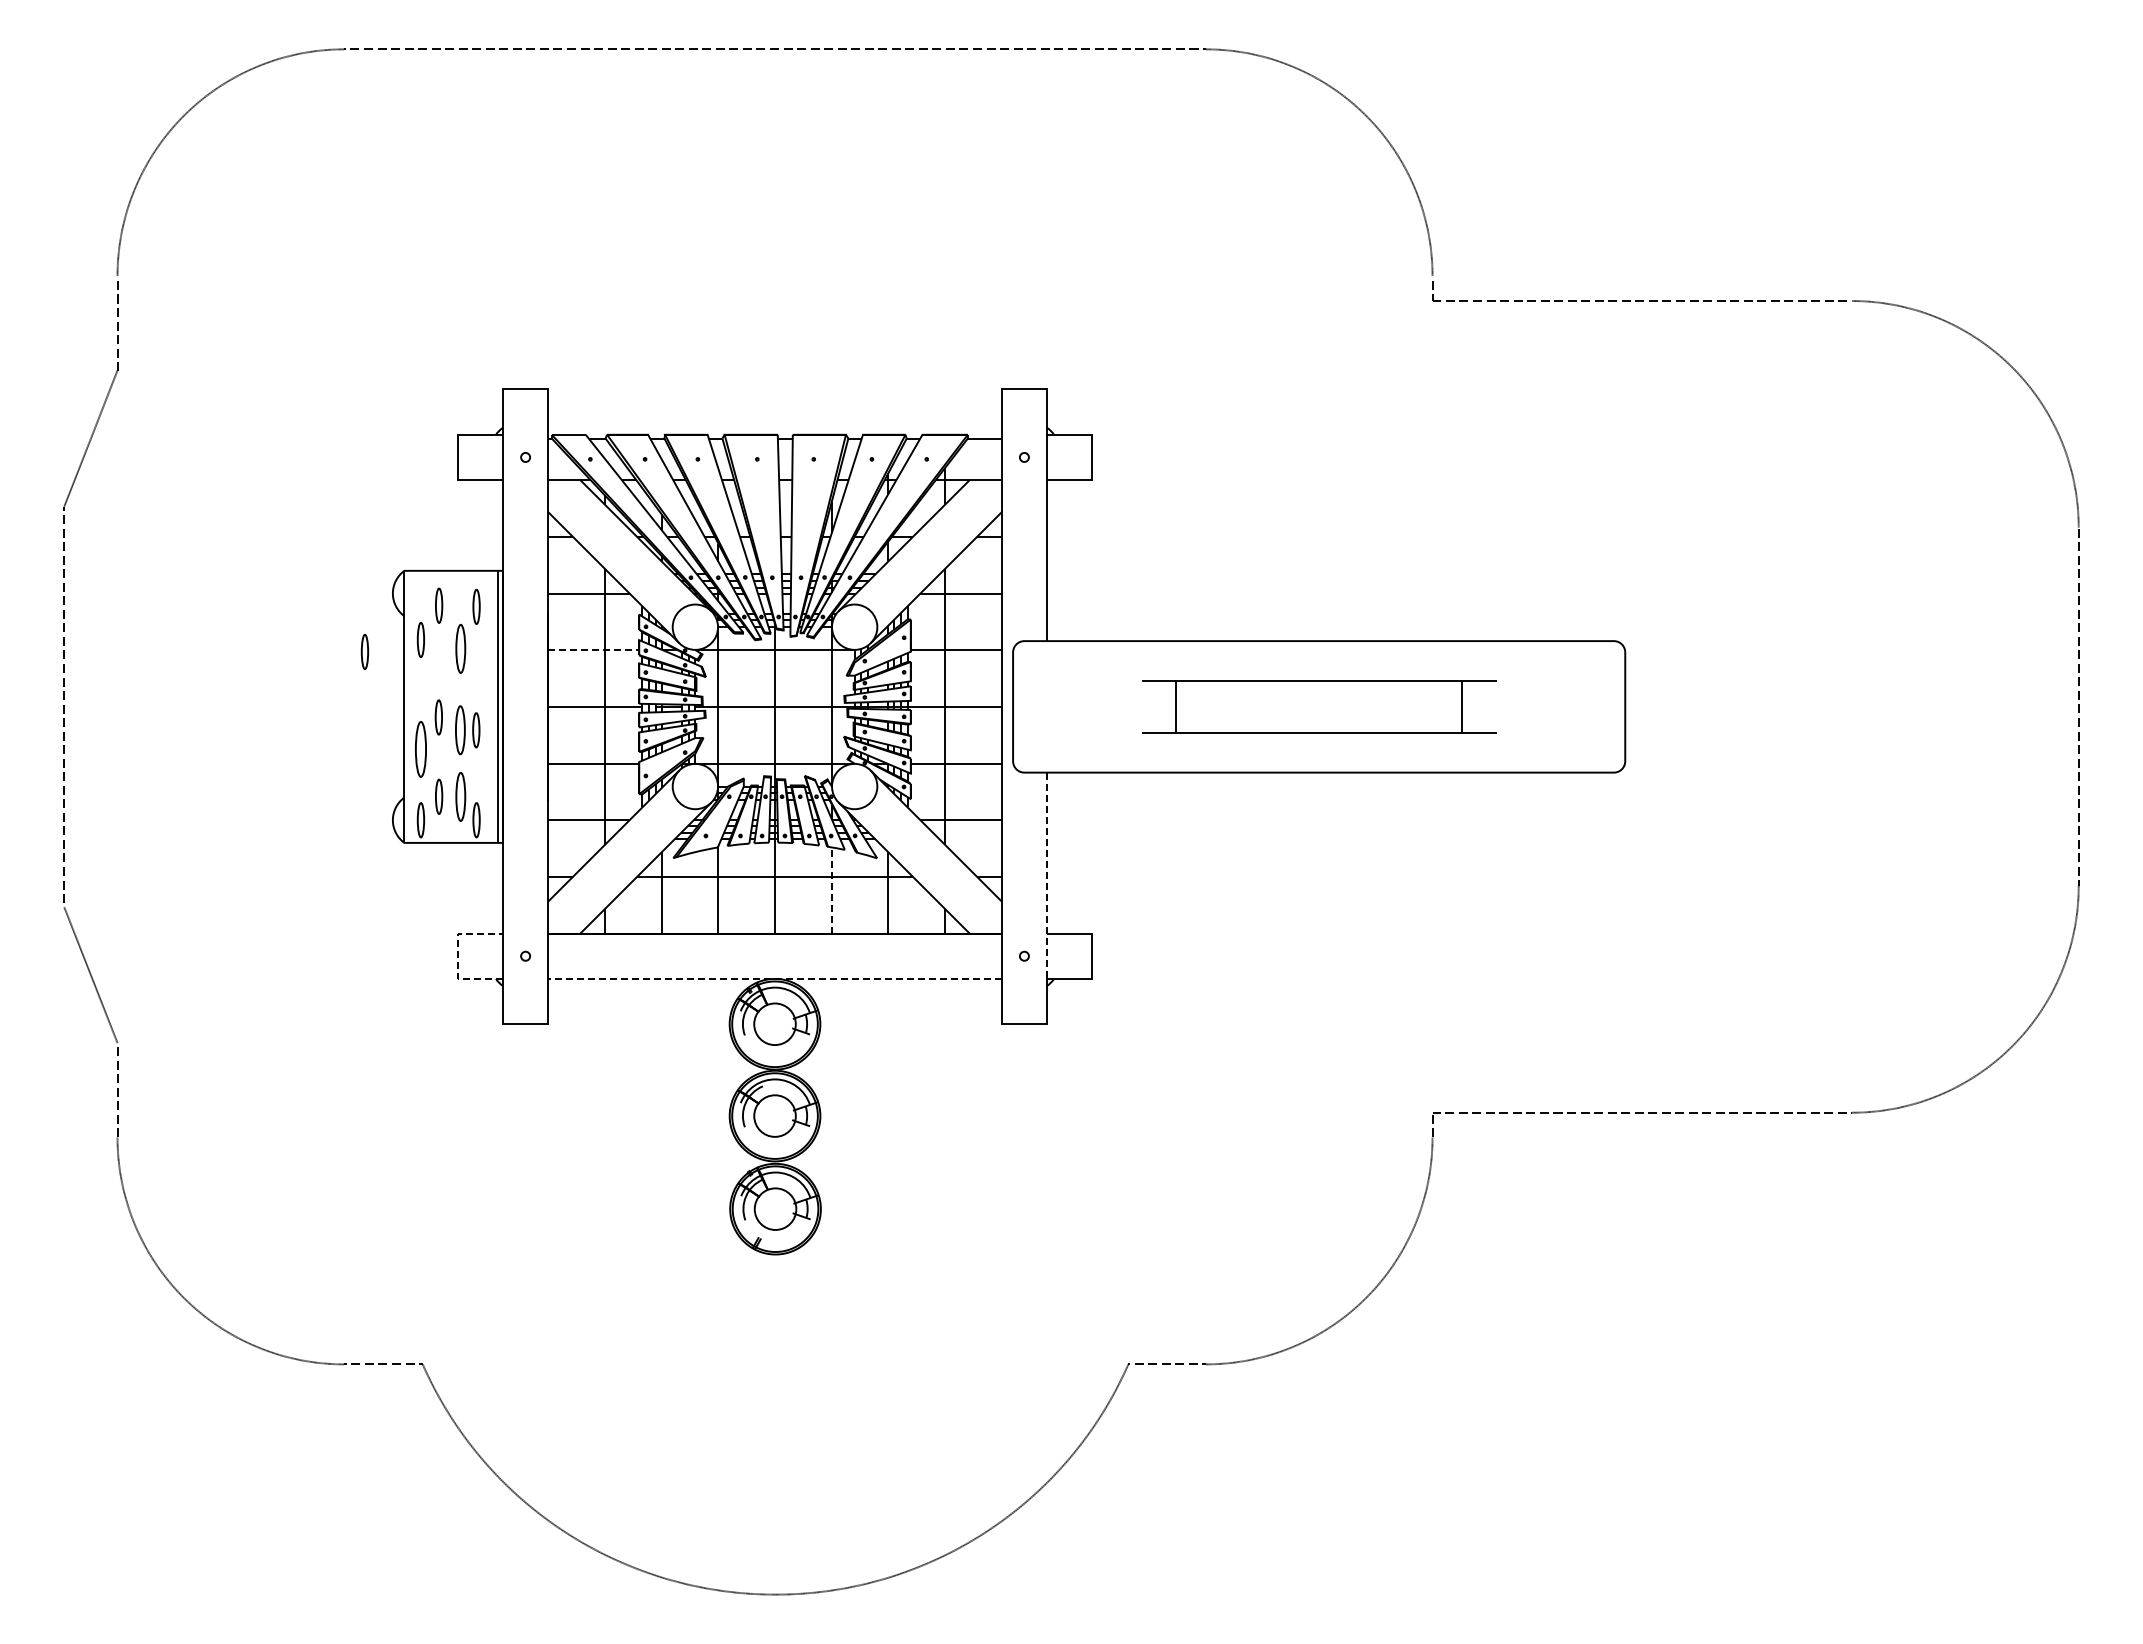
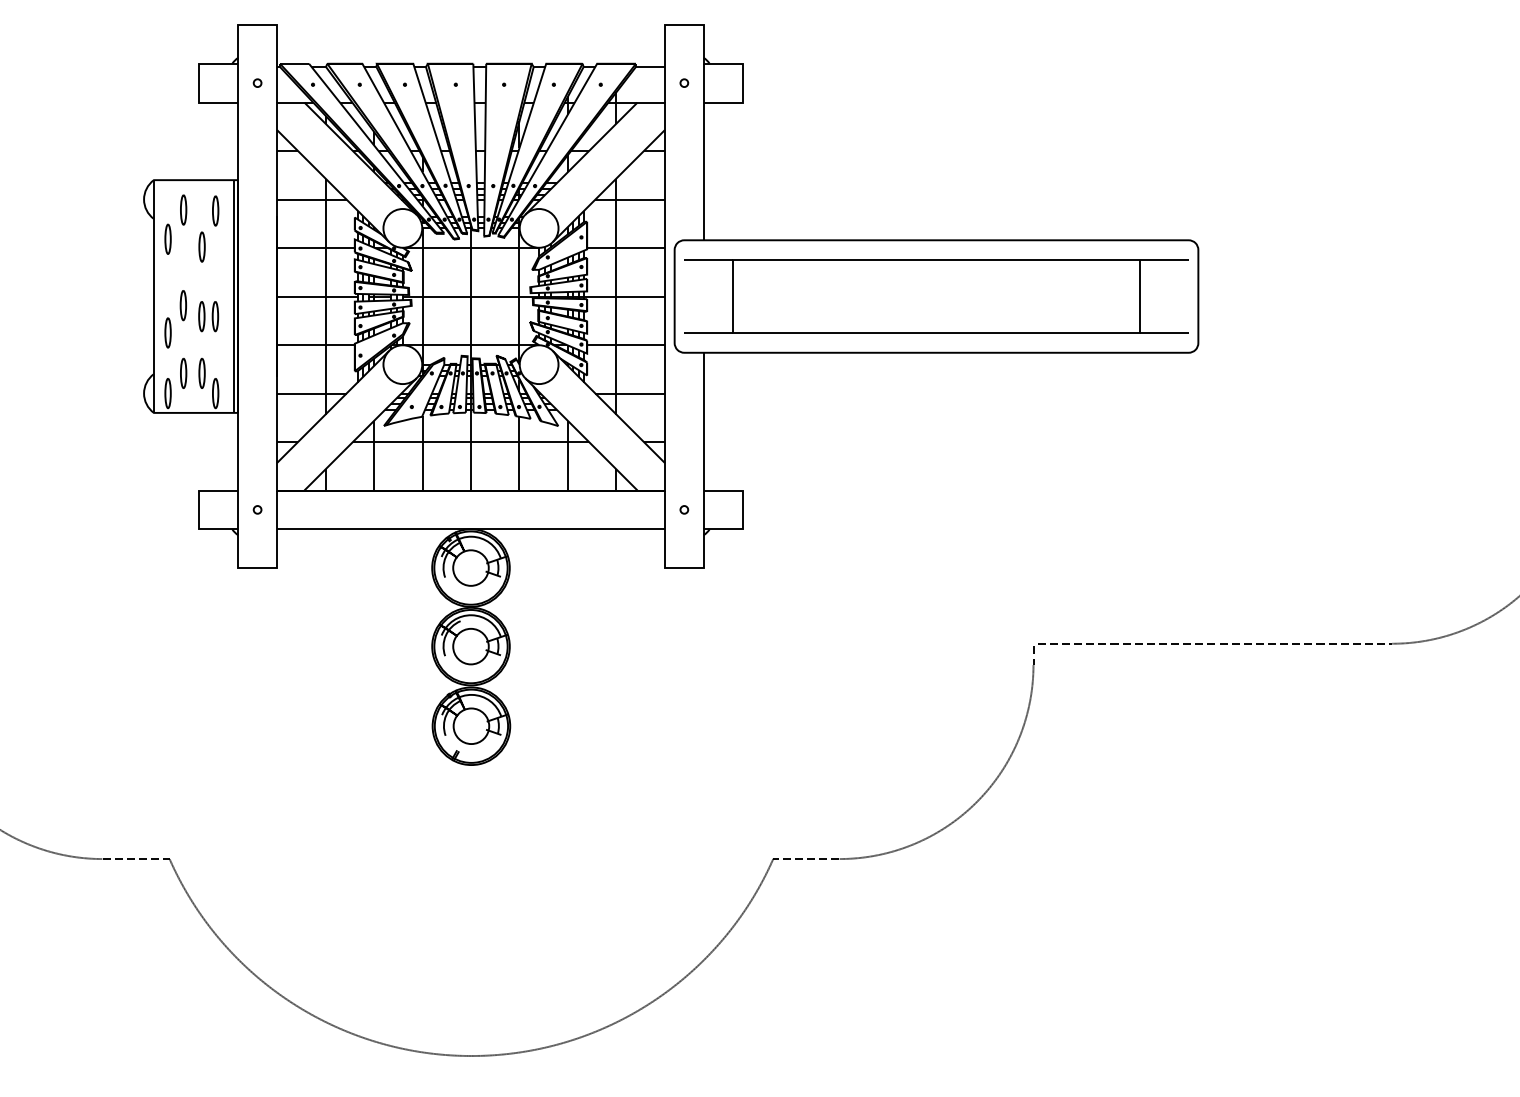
part: (460, 649) -> (201, 247), size x0.71
line: (594, 650) -> (316, 248), dashed -> solid
part: (364, 651) -> (119, 249), removed
part: (1319, 706) -> (936, 296), size x1.67
part: (460, 730) -> (201, 316), size x0.71
part: (420, 749) -> (167, 333), size x0.62
part: (460, 796) -> (201, 373), size x0.71
line: (1047, 876) -> (704, 441), dashed -> solid
line: (831, 890) -> (519, 453), dashed -> solid
line: (457, 956) -> (199, 510), dashed -> solid
line: (775, 978) -> (471, 528), dashed -> solid

